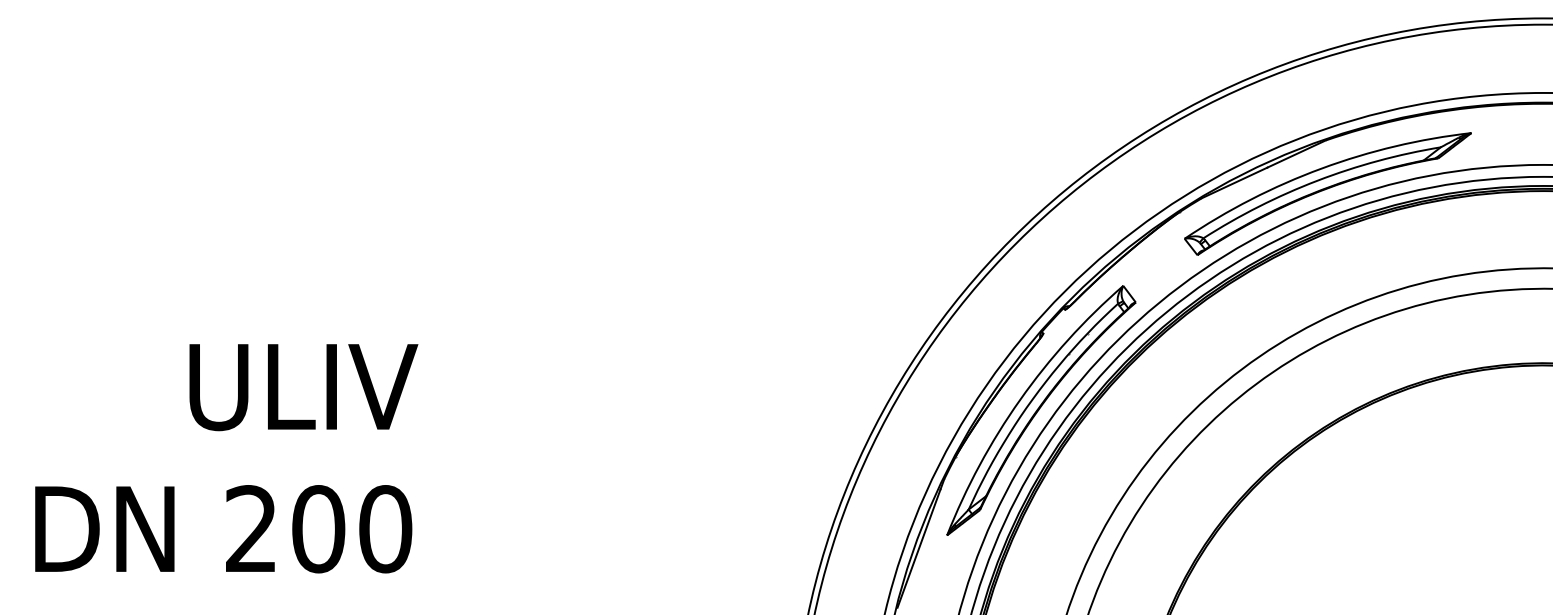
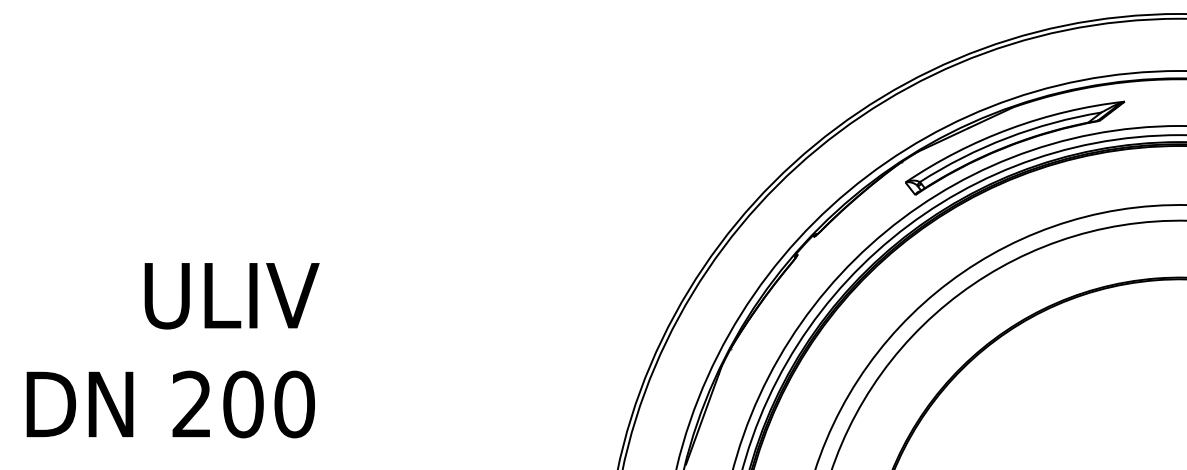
part: (1040, 410) -> (795, 313), removed

